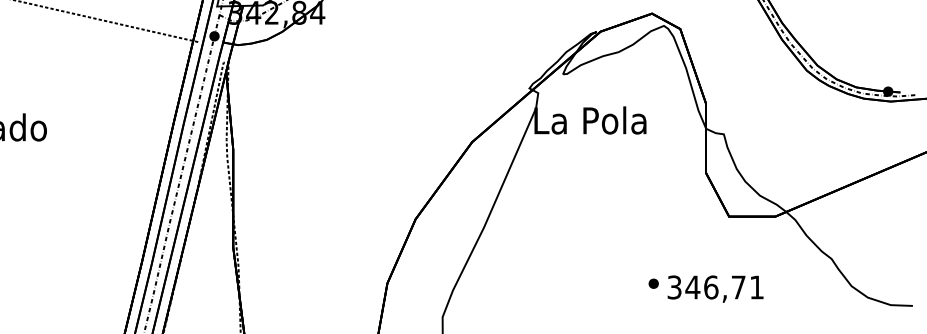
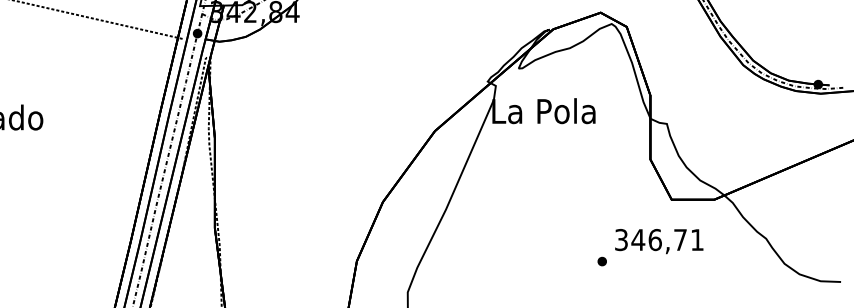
text: (715, 289) -> (659, 241), moved

